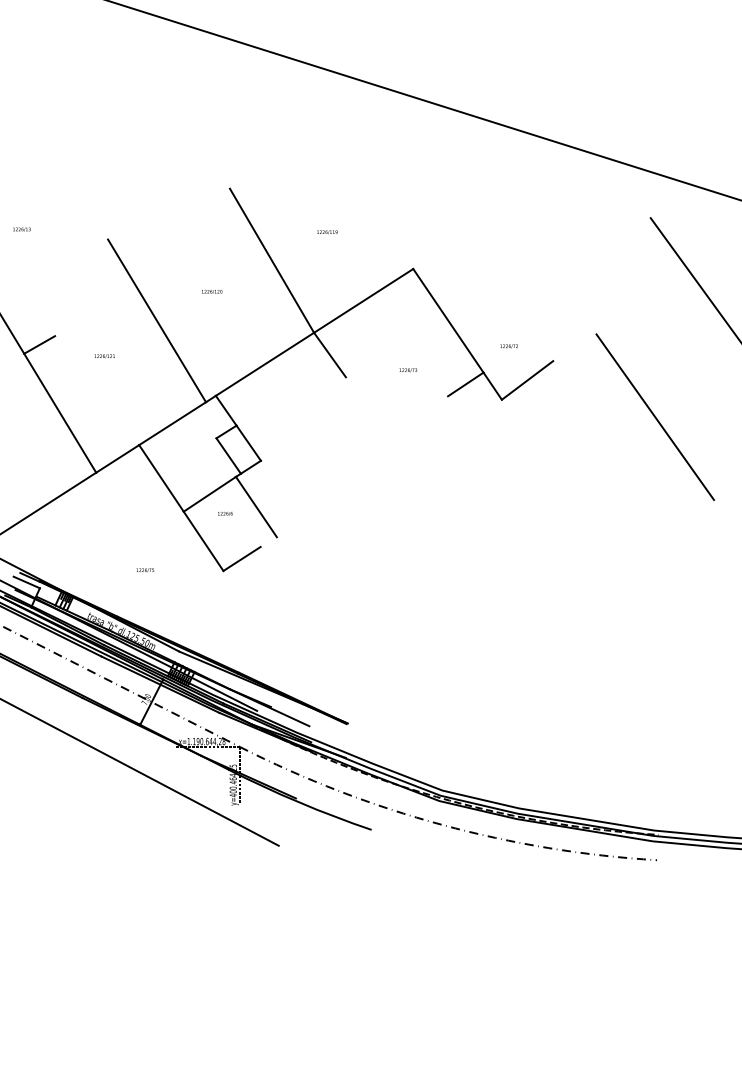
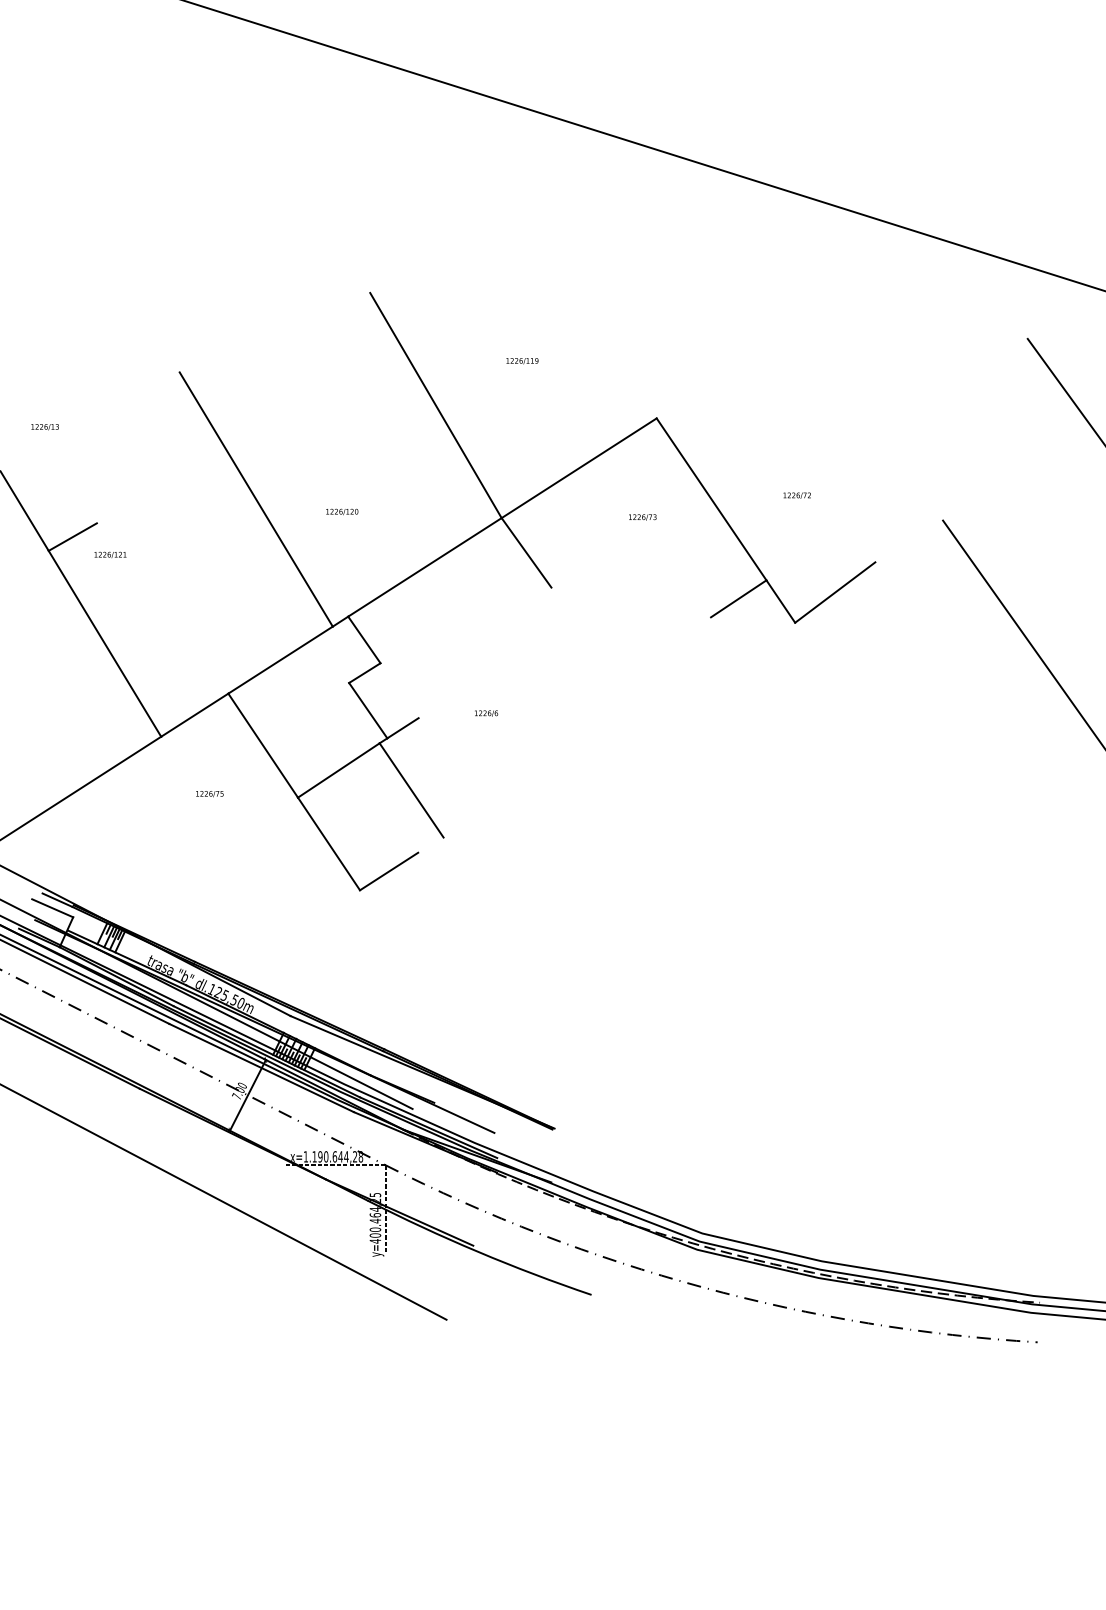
text: (21, 229) -> (44, 426), moved
text: (212, 291) -> (342, 511), moved
text: (508, 346) -> (796, 495), moved
text: (104, 356) -> (110, 555), moved
text: (408, 370) -> (642, 517), moved
line: (248, 442) -> (399, 689), removed
text: (225, 513) -> (486, 712), moved
text: (145, 570) -> (210, 794), moved

